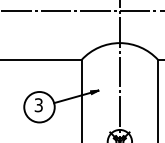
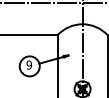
text: (37, 104) -> (28, 64), 3 -> 9

